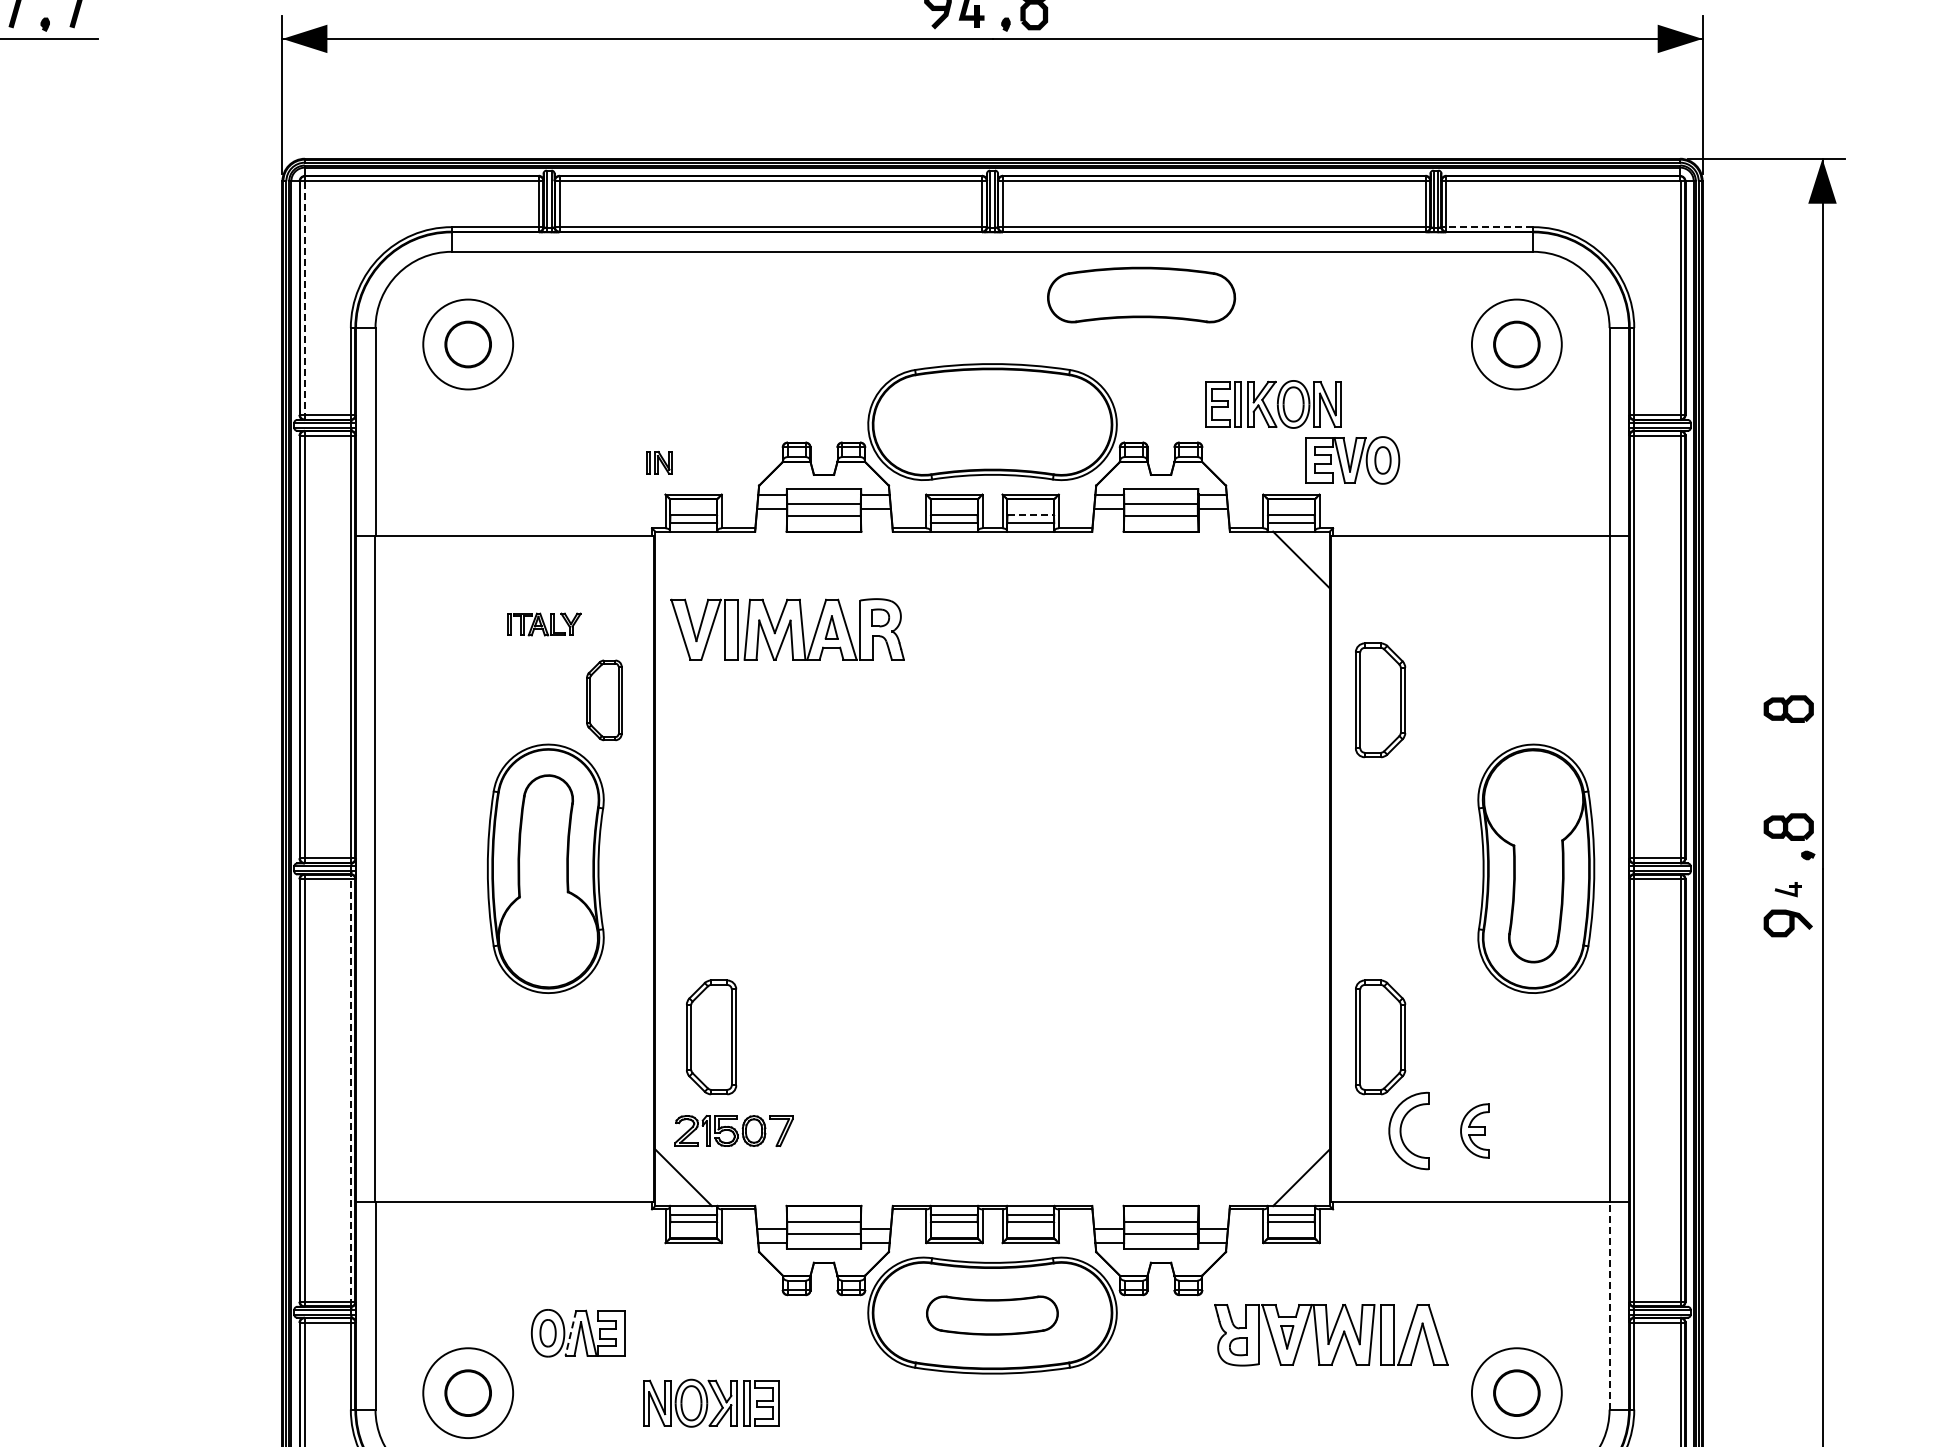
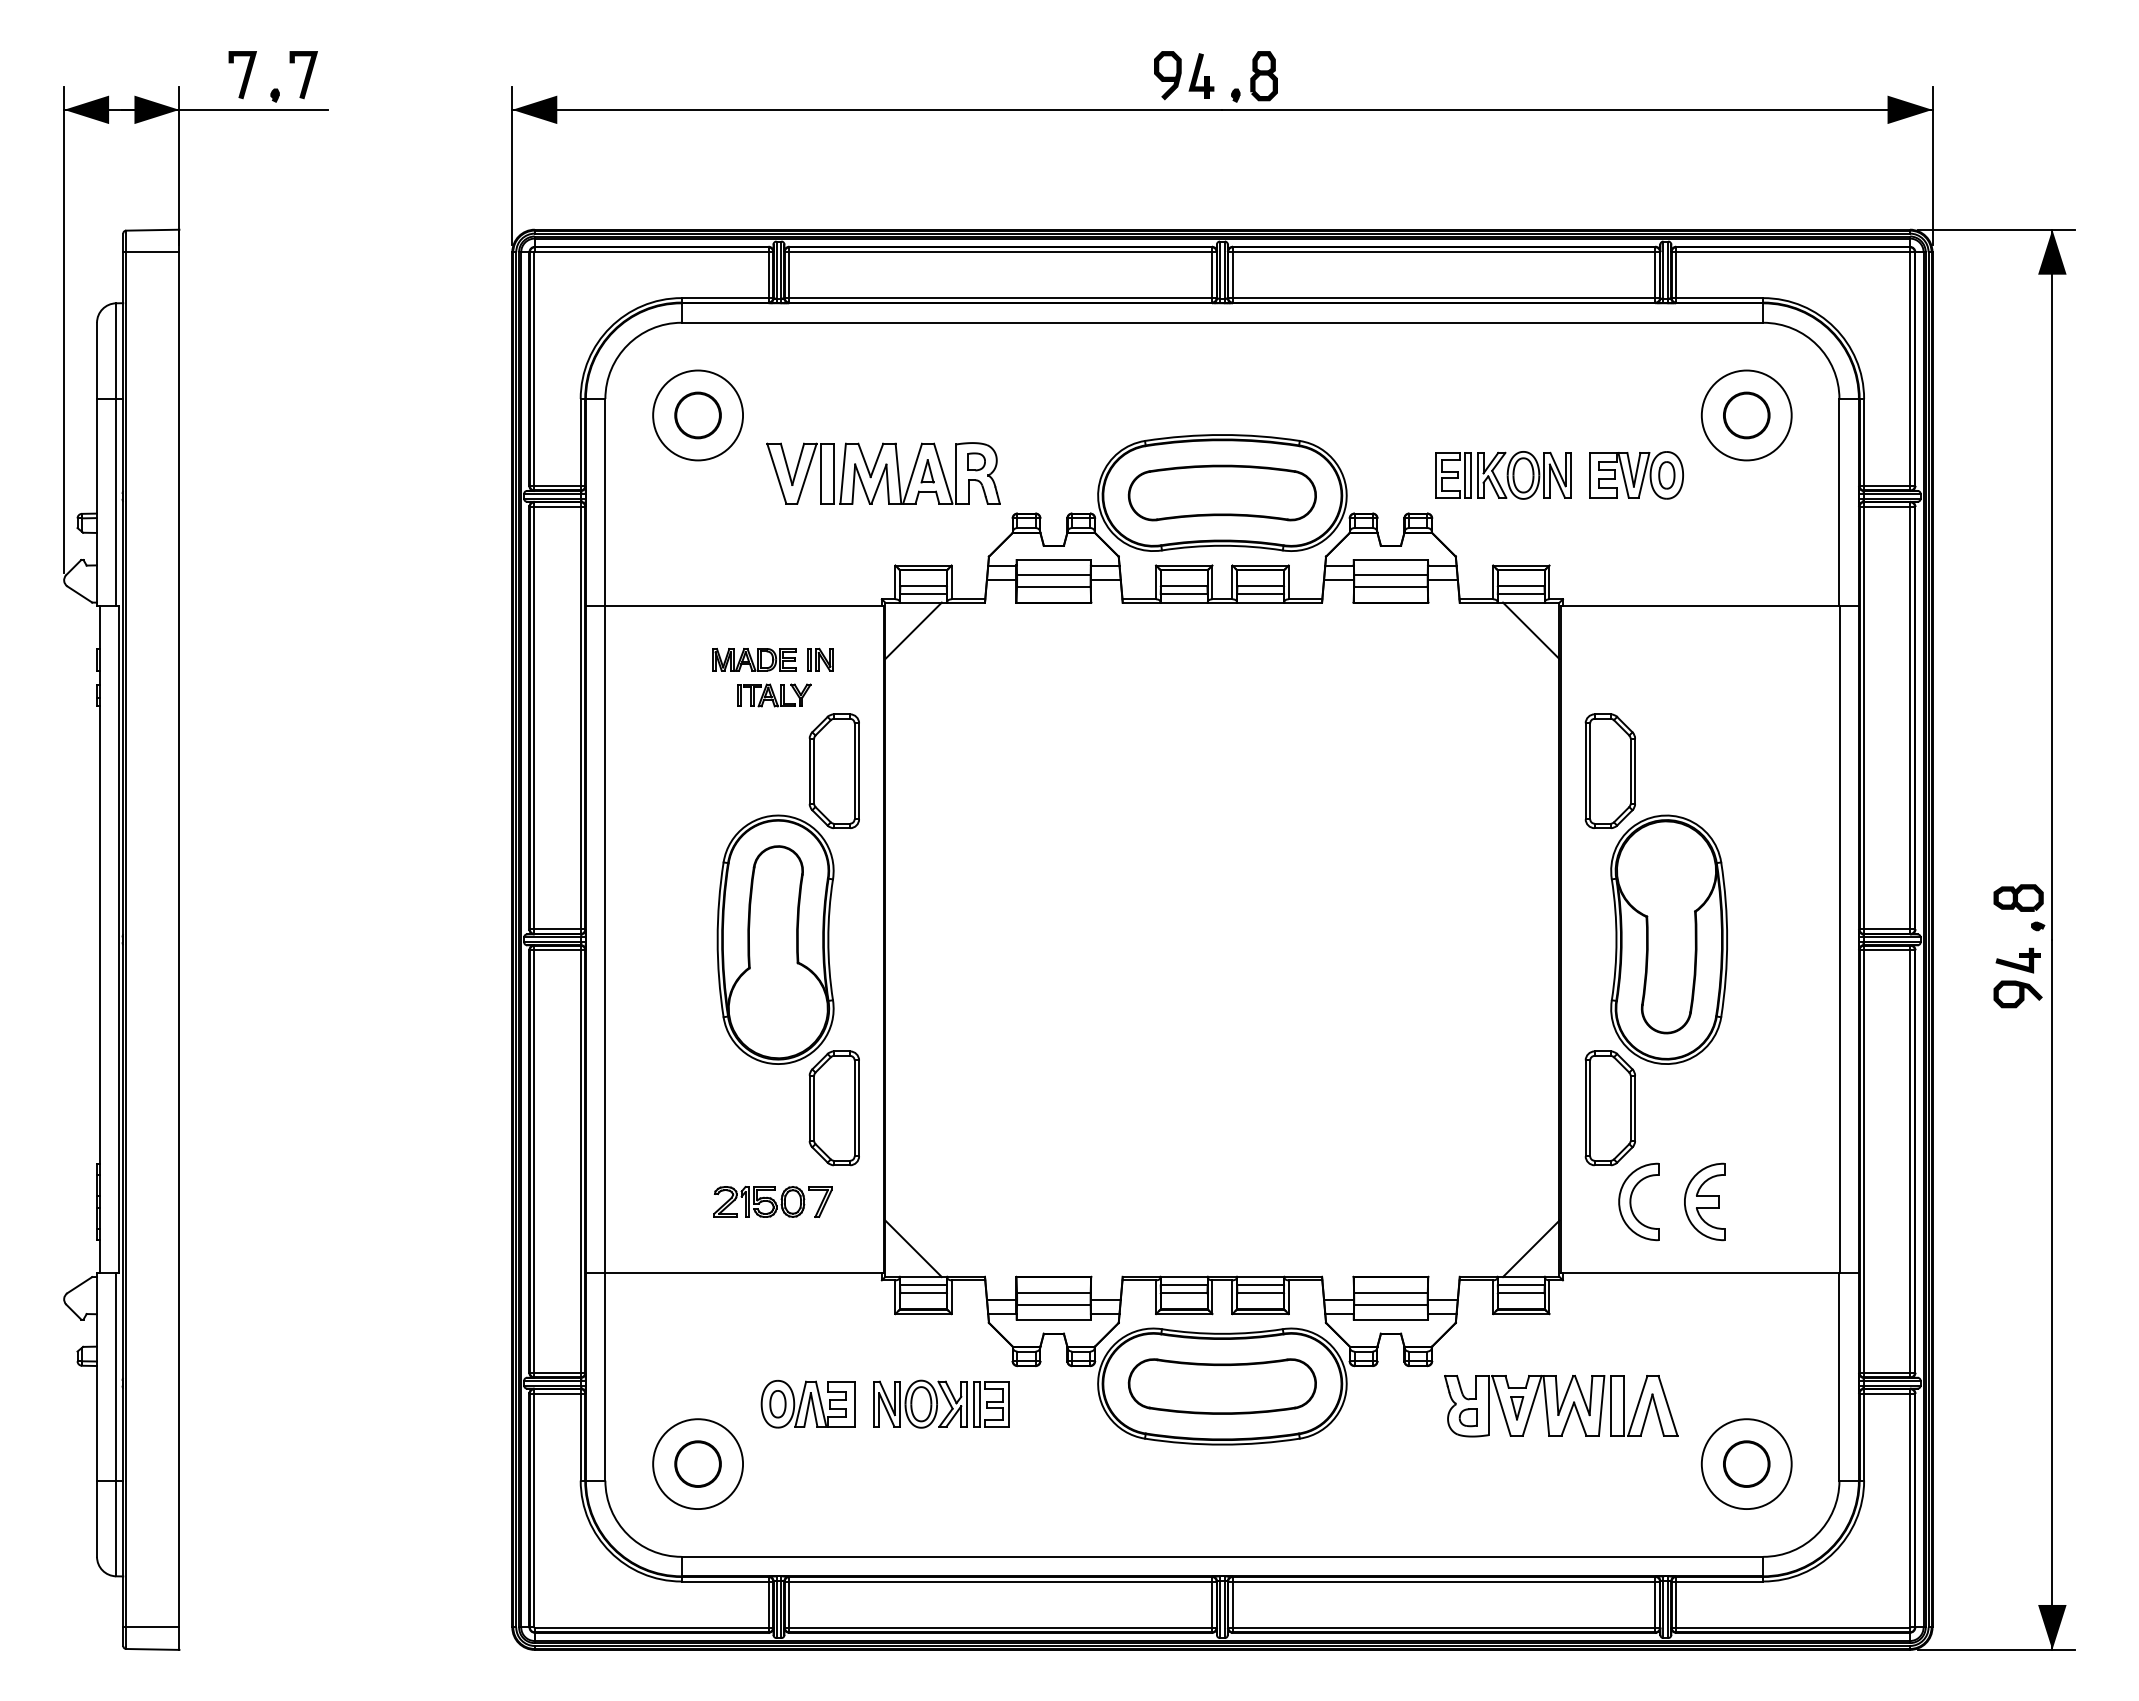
line: (1487, 227) -> (1717, 298), dashed -> solid
part: (1140, 294) -> (1221, 492), moved
line: (304, 299) -> (534, 370), dashed -> solid
part: (1352, 460) -> (1636, 475), moved
part: (659, 462) -> (820, 659), moved
line: (1031, 515) -> (1261, 586), dashed -> solid
line: (683, 559) -> (913, 630), added
part: (524, 588) -> (754, 659), added
part: (787, 629) -> (883, 473), moved
part: (603, 700) -> (833, 771), size x1.43
part: (1788, 708) -> (2018, 779), removed
part: (1535, 868) -> (1668, 939), moved
part: (1787, 889) -> (2017, 960), size x1.67
part: (710, 1037) -> (833, 1108), moved
line: (350, 1090) -> (580, 1161), dashed -> solid
part: (733, 1130) -> (772, 1201), moved
part: (1474, 1130) -> (1704, 1201), size x1.43
line: (1609, 1305) -> (1839, 1376), dashed -> solid
part: (991, 1315) -> (1221, 1386), size x1.43
line: (570, 1333) -> (800, 1404), dashed -> solid
part: (711, 1402) -> (941, 1403), moved

